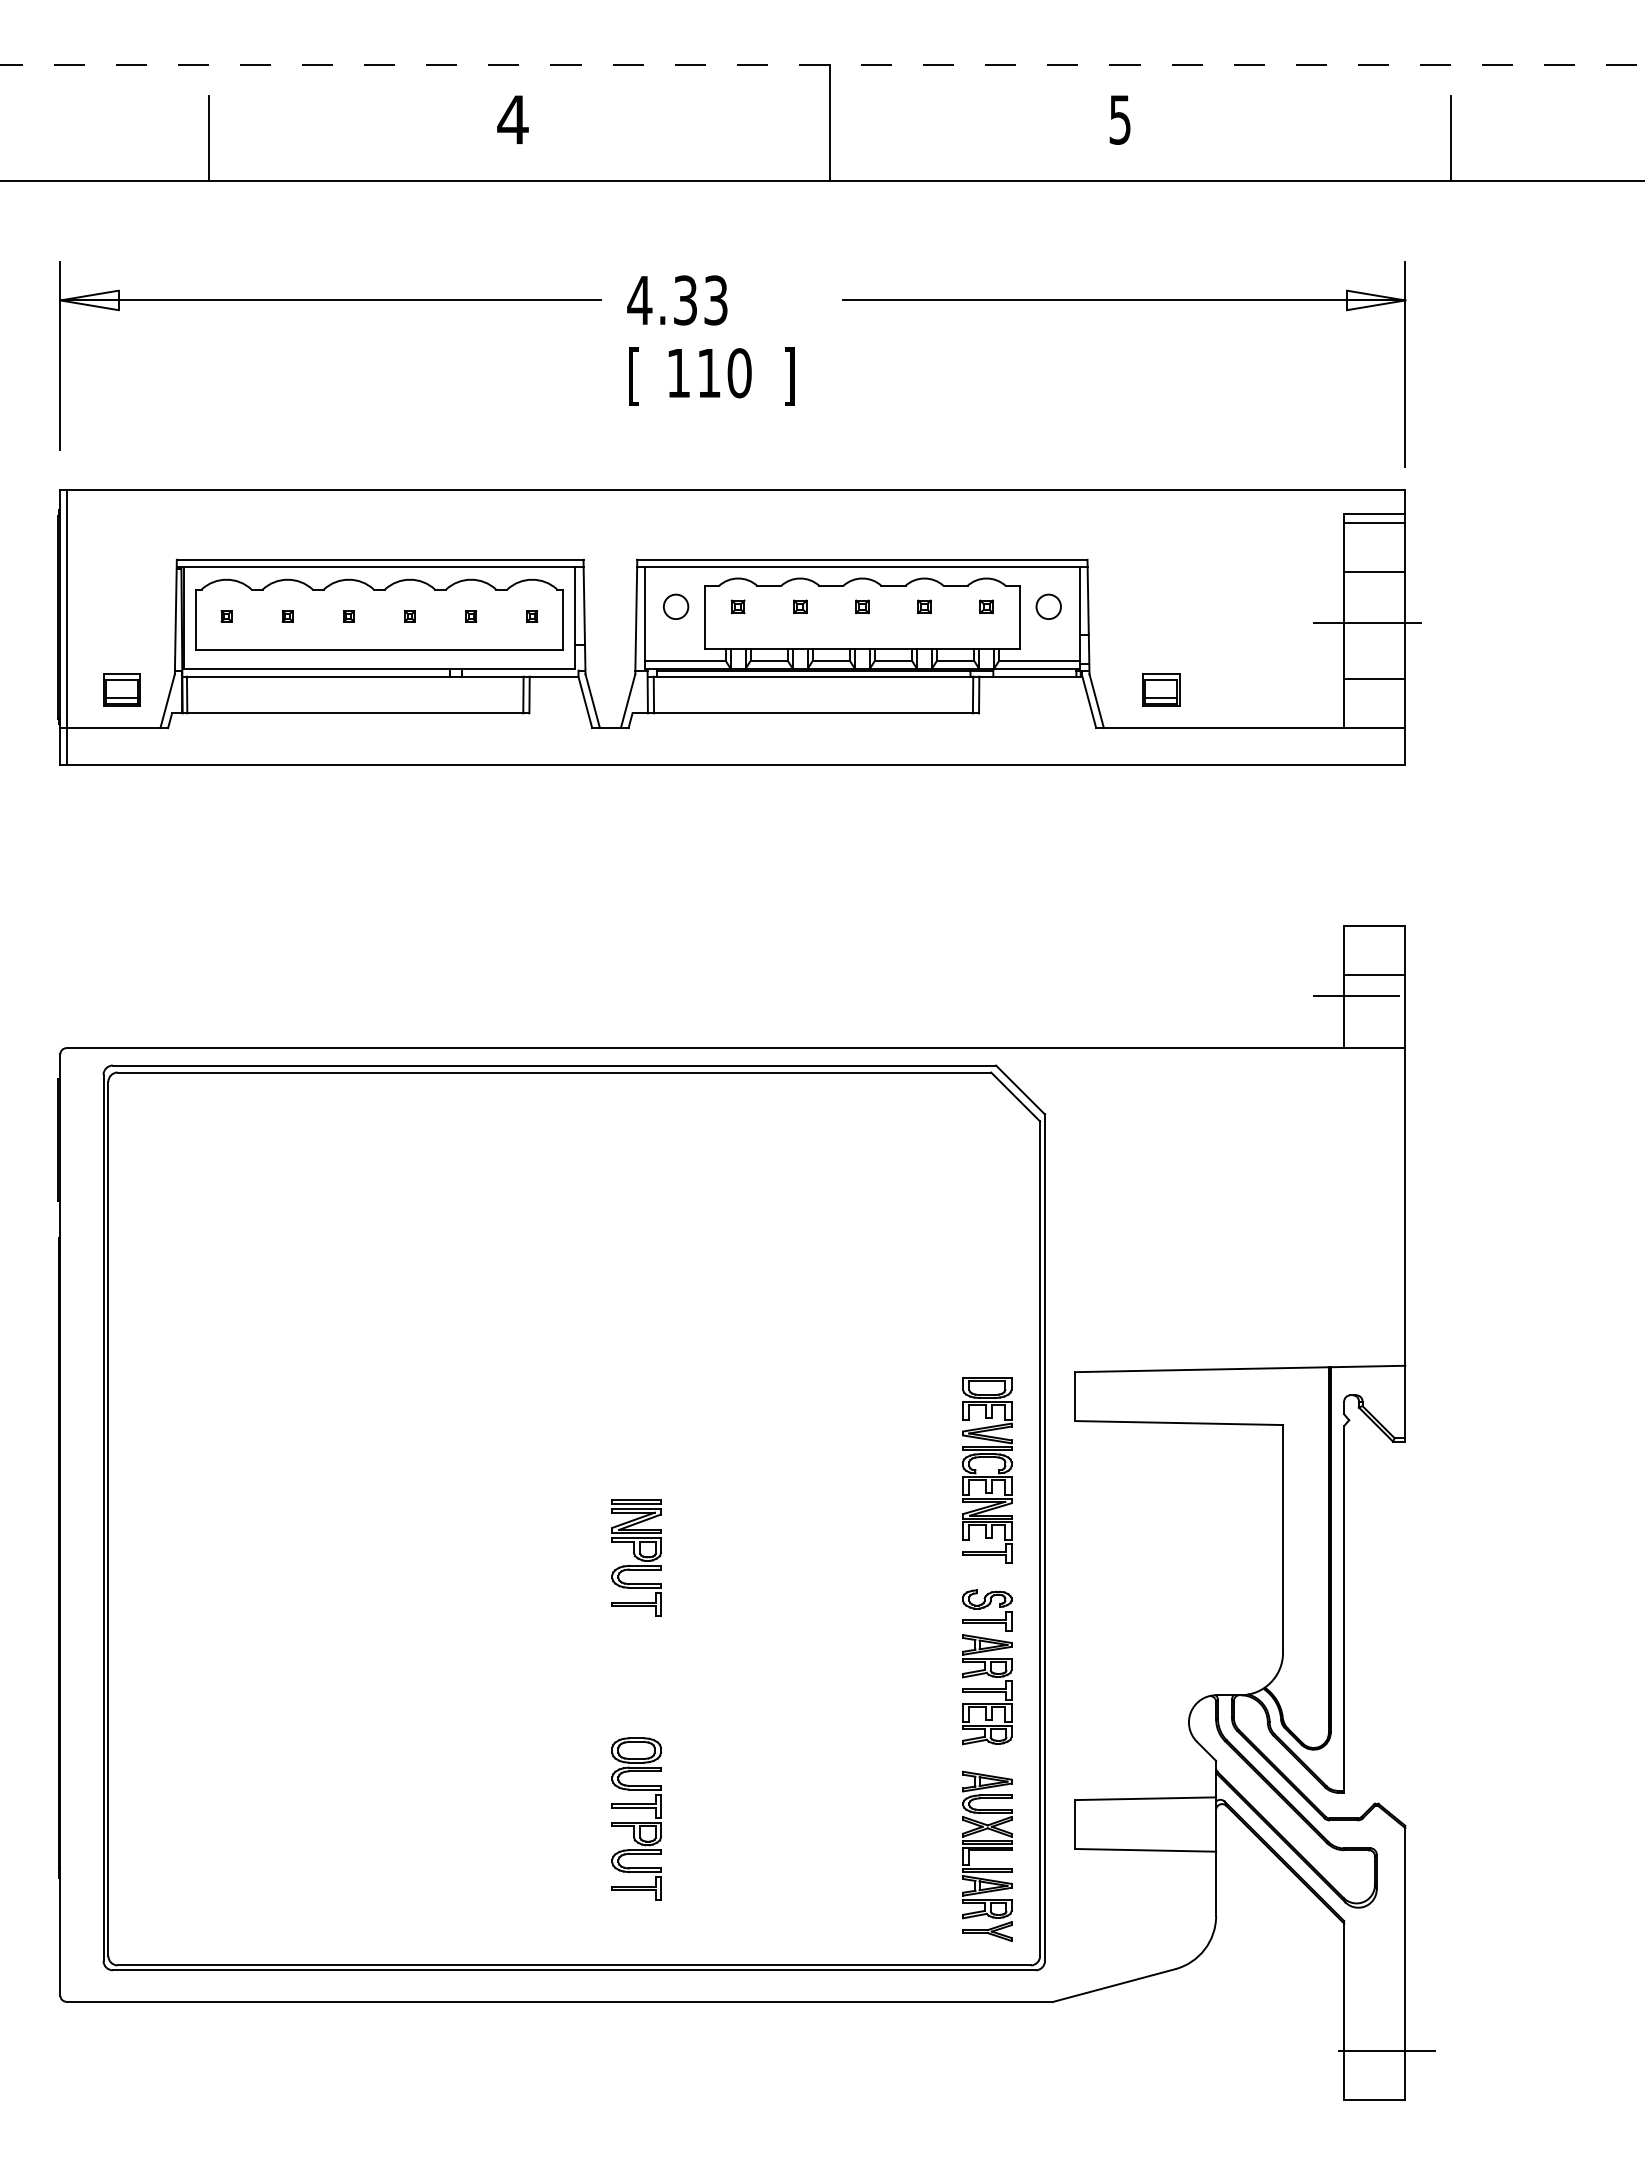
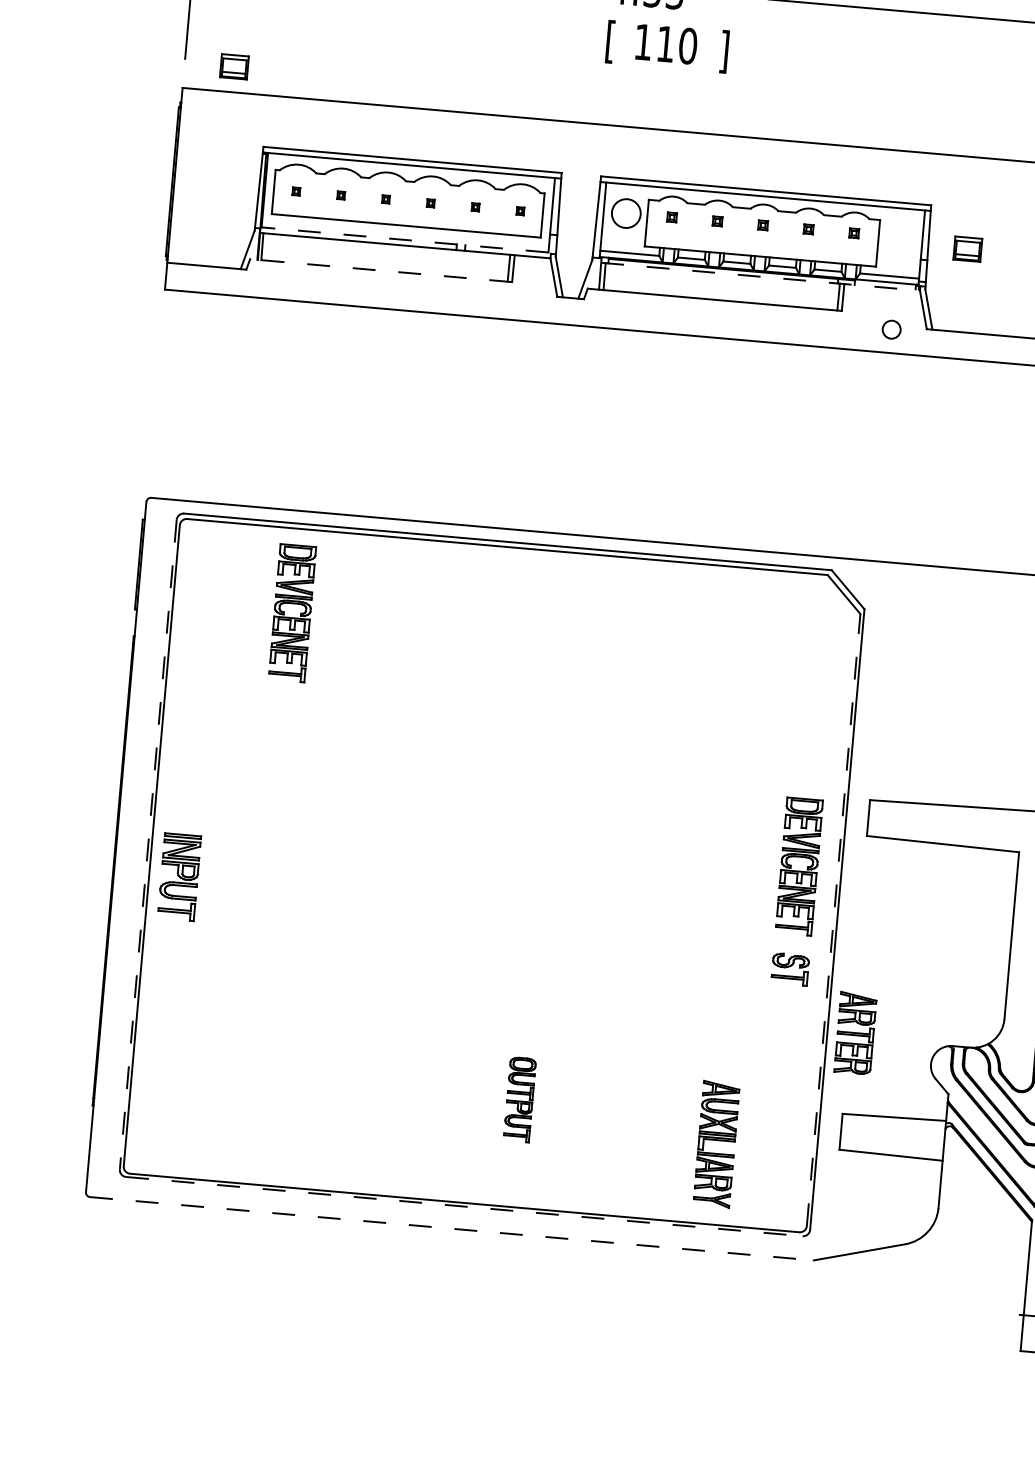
circle: (676, 606) -> (626, 213), size x1.6
circle: (1048, 606) -> (891, 329), moved
line: (66, 626) -> (178, 188), removed
line: (379, 668) -> (405, 239), solid -> dashed
line: (865, 676) -> (760, 276), solid -> dashed
part: (121, 689) -> (234, 66), moved
part: (1161, 689) -> (968, 248), moved
line: (350, 713) -> (380, 270), solid -> dashed
part: (271, 1187) -> (292, 613), added
line: (103, 1518) -> (148, 845), solid -> dashed
line: (1040, 1538) -> (833, 919), solid -> dashed
part: (636, 1557) -> (179, 876), moved
part: (987, 1689) -> (855, 1033), moved
part: (636, 1818) -> (519, 1099), size x0.7
part: (987, 1855) -> (716, 1143), moved
line: (574, 1970) -> (464, 1206), solid -> dashed
line: (560, 2001) -> (452, 1228), solid -> dashed

